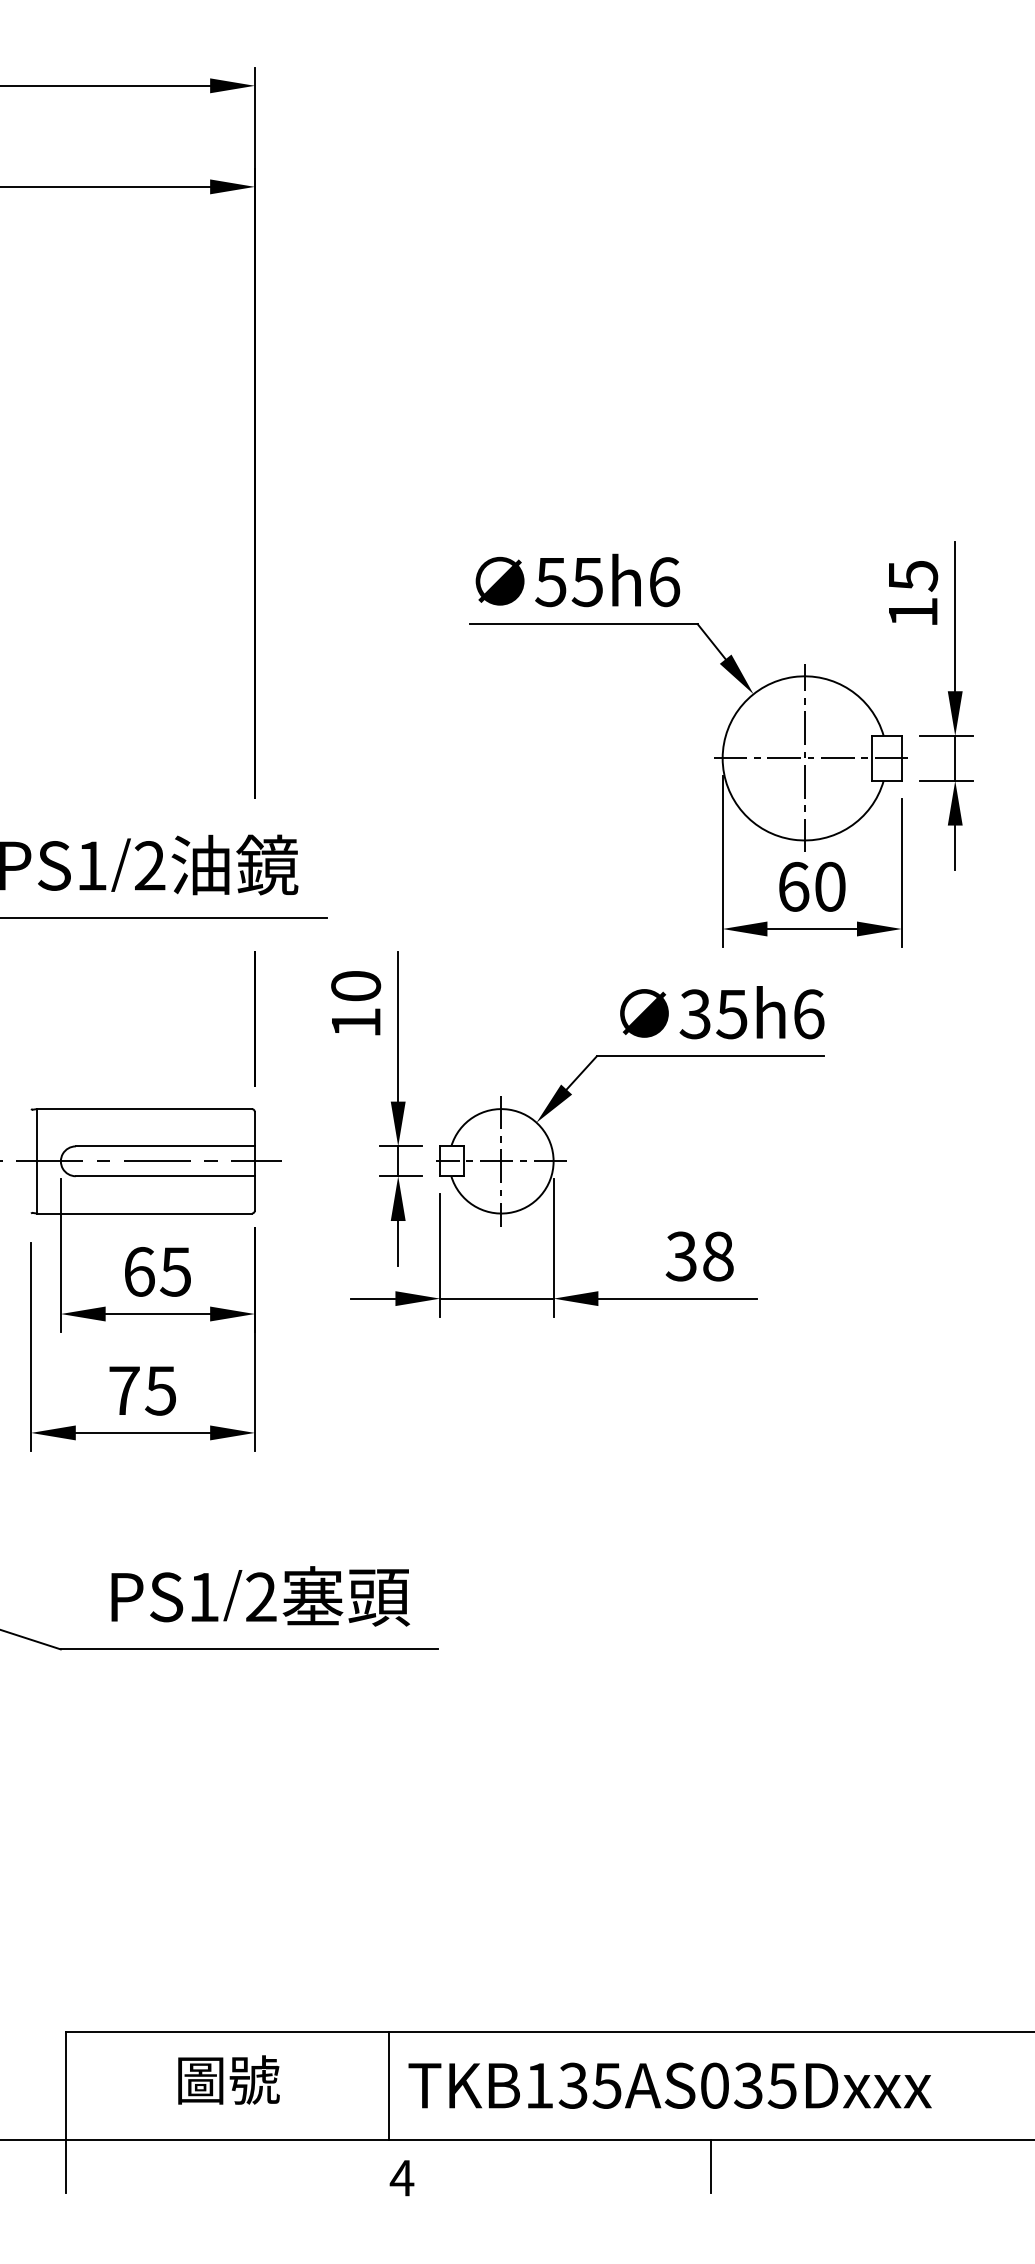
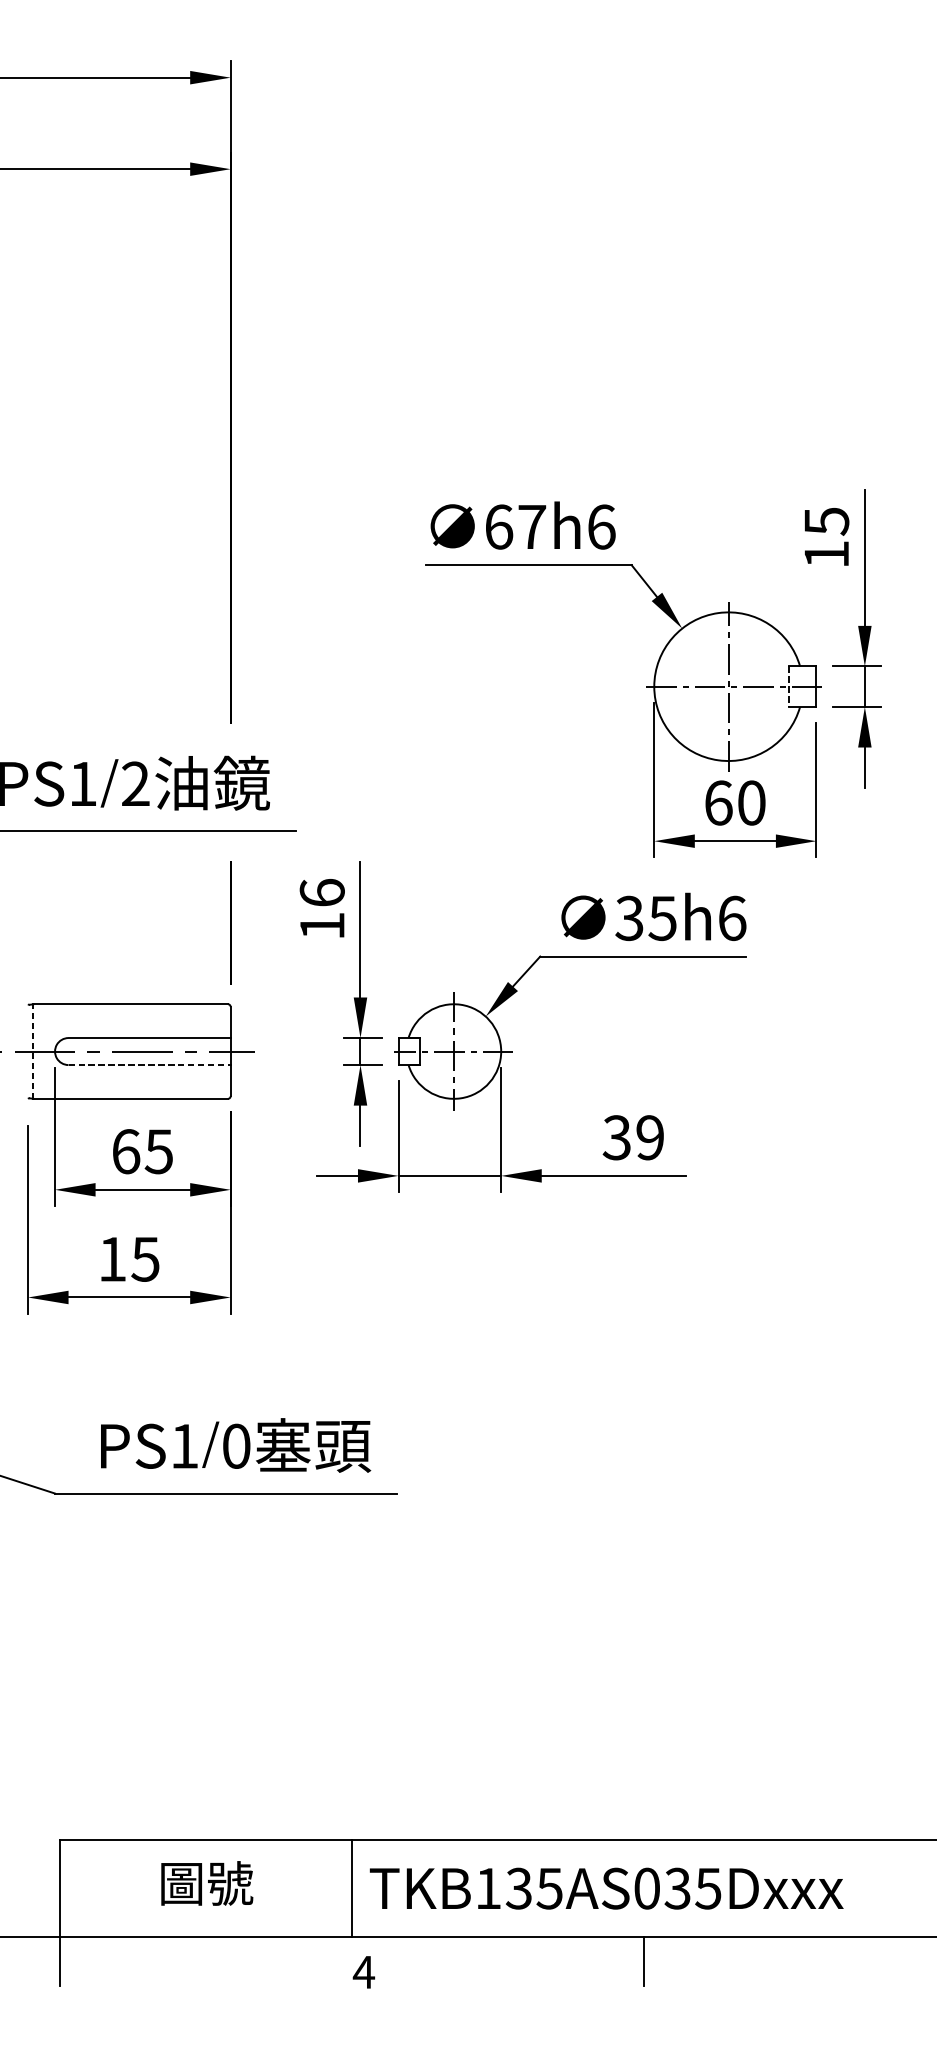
text: (569, 582) -> (515, 527), 55h6 -> 67h6
line: (871, 758) -> (789, 686), solid -> dashed
text: (356, 985) -> (322, 892), 10 -> 16
line: (37, 1160) -> (33, 1050), solid -> dashed
line: (165, 1176) -> (149, 1065), solid -> dashed
text: (718, 1256) -> (650, 1137), 38 -> 39
text: (124, 1390) -> (112, 1259), 75 -> 15
text: (261, 1597) -> (236, 1446), 2 -> 0

